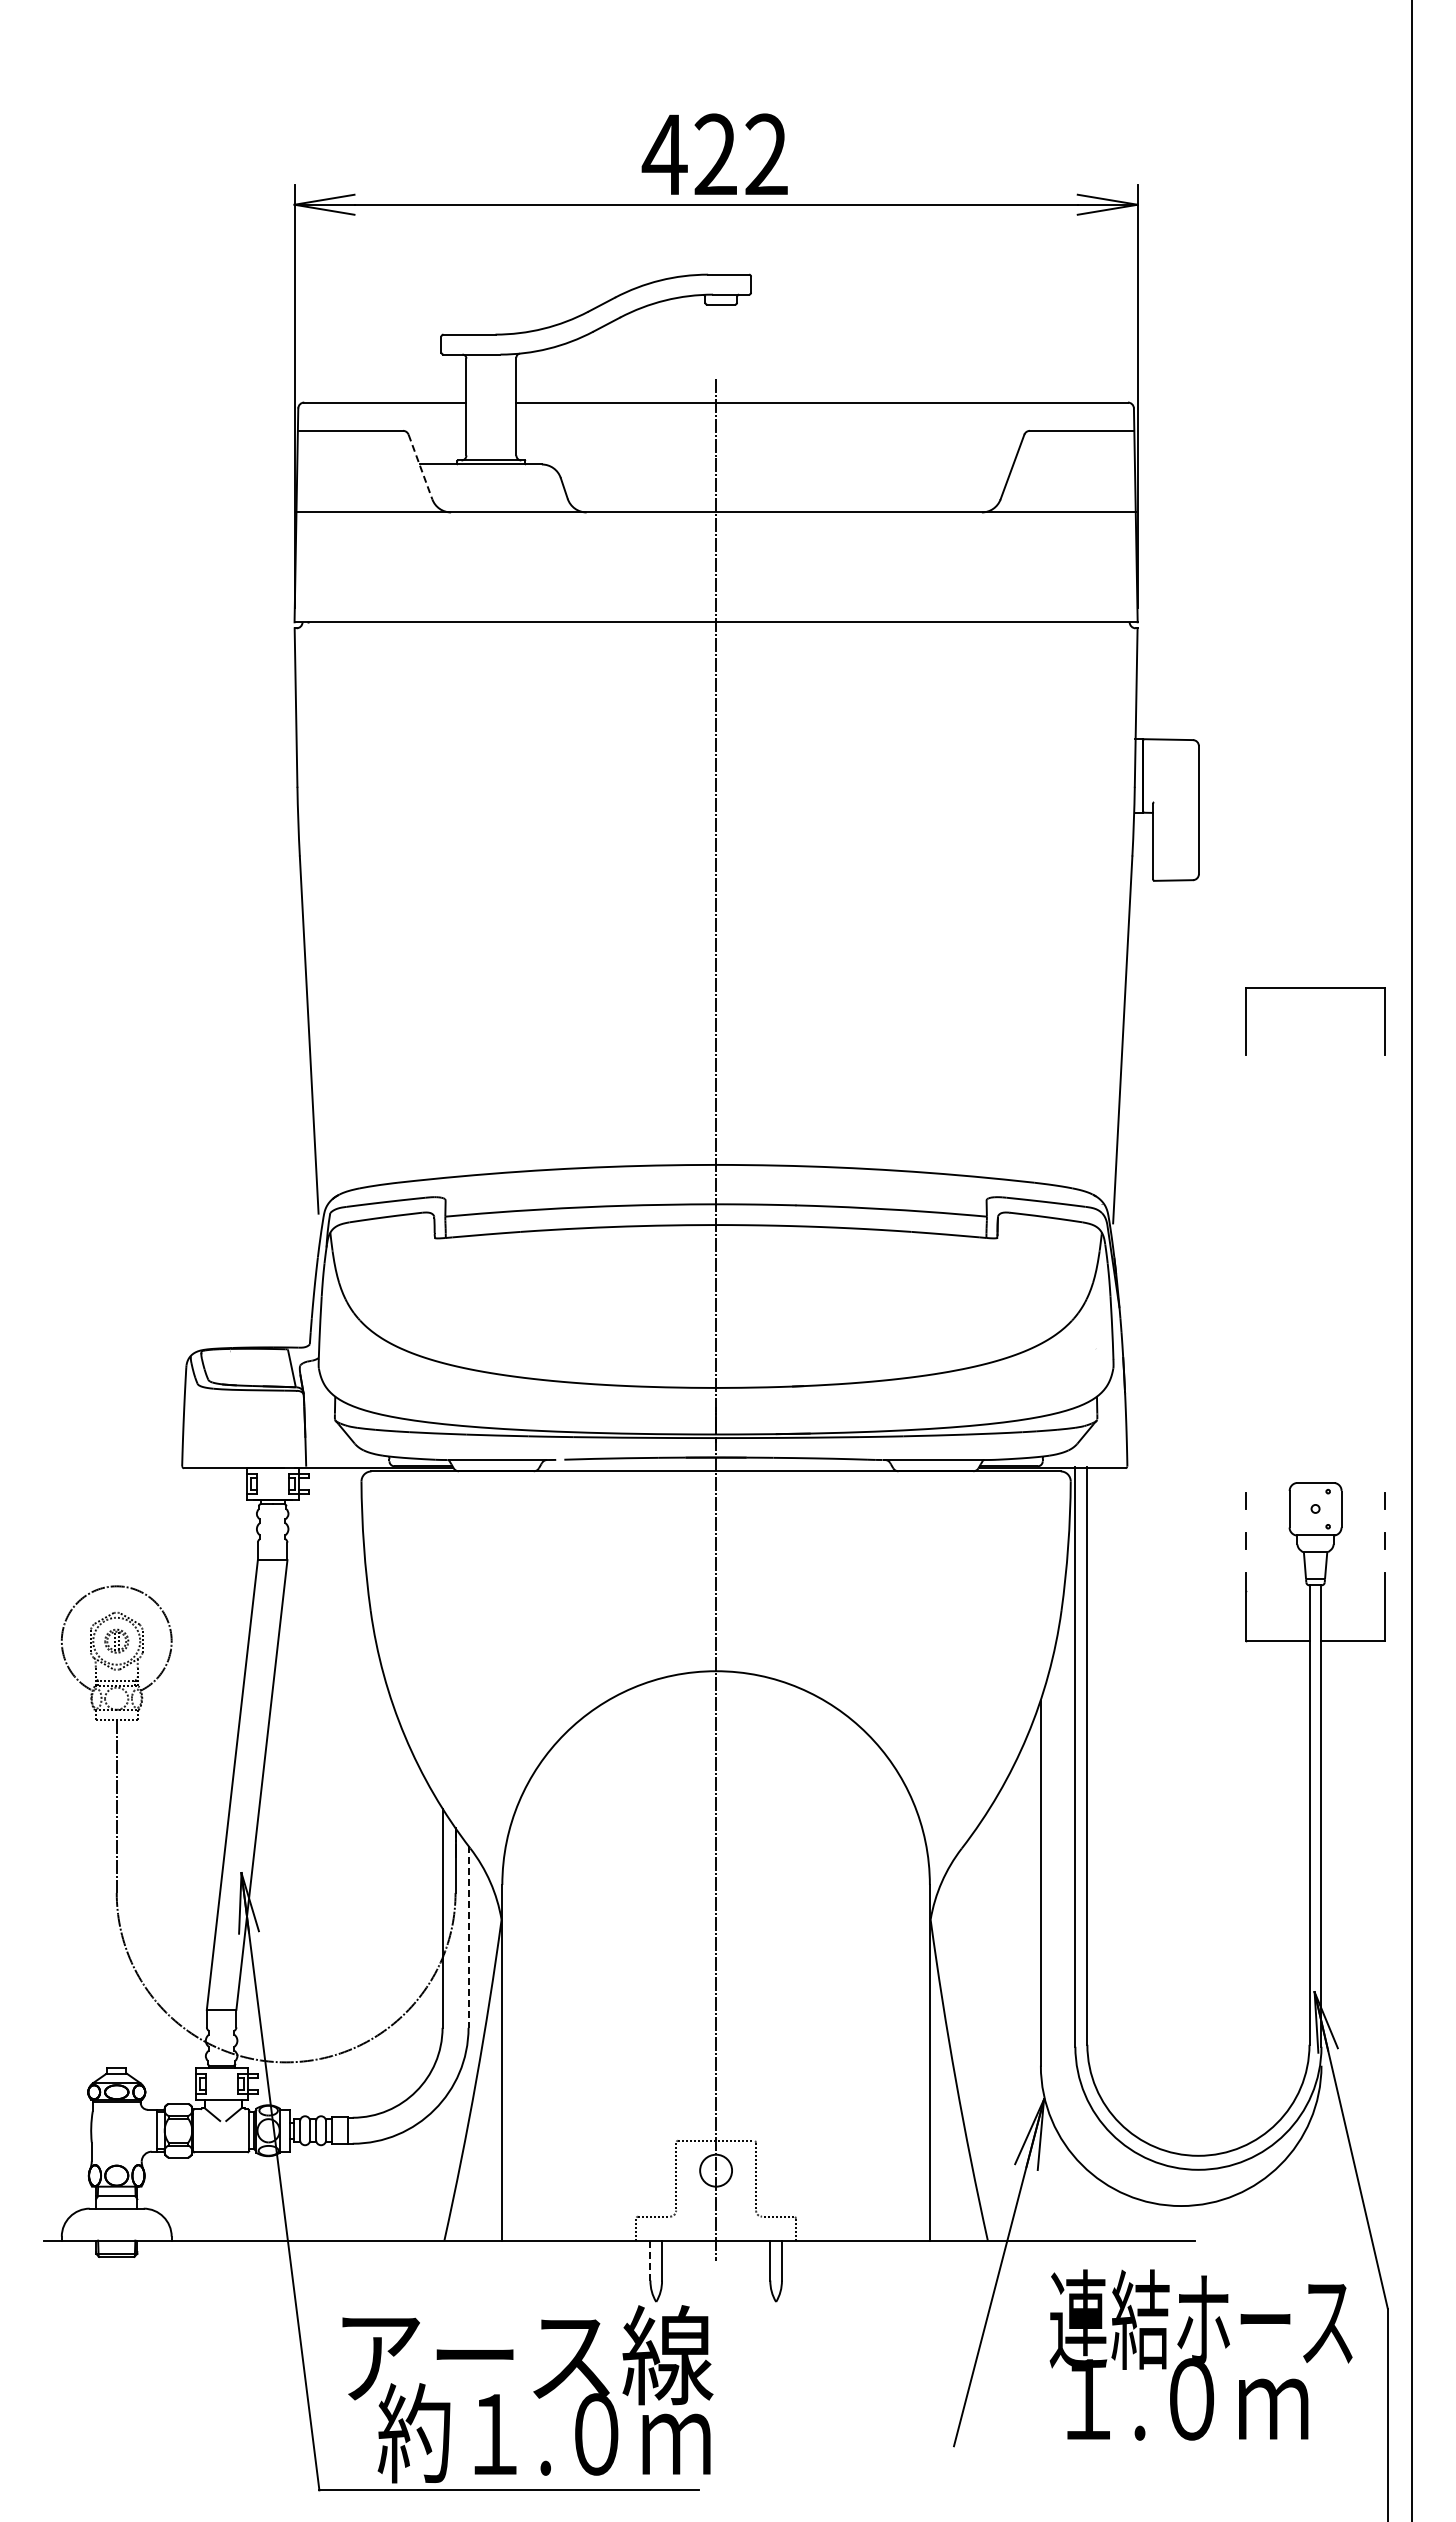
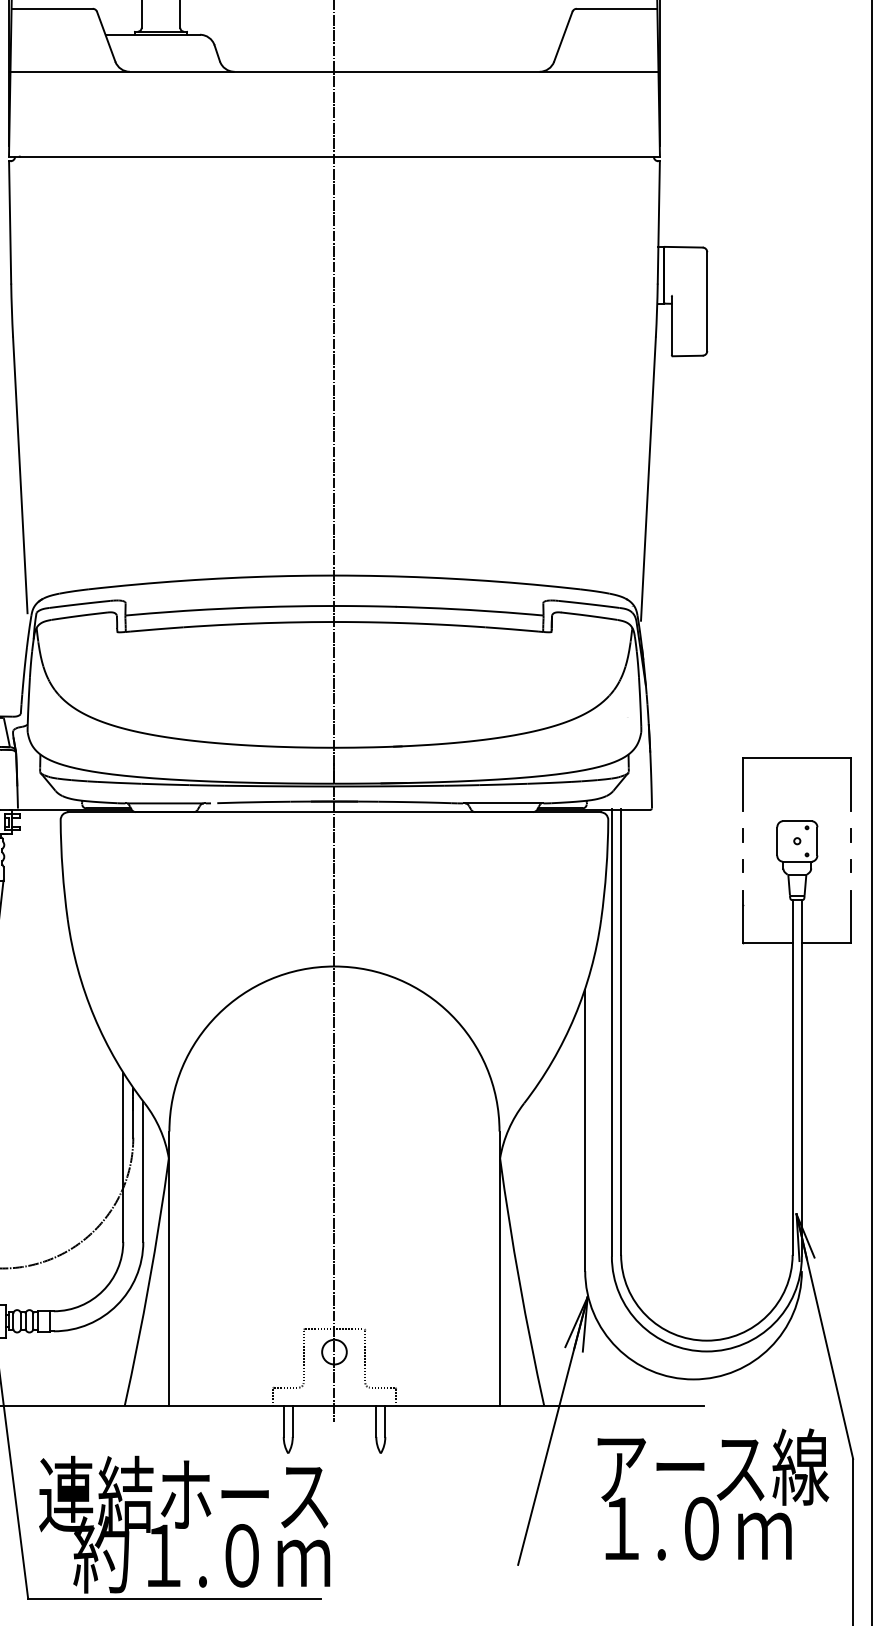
line: (420, 467) -> (106, 37), dashed -> solid
part: (1315, 988) -> (797, 759), moved
line: (468, 1936) -> (143, 1171), dashed -> solid
line: (650, 2260) -> (283, 1421), dashed -> solid
text: (1202, 2319) -> (710, 1467), 連結ホース -> アース線
text: (523, 2355) -> (185, 1494), アース線 -> 連結ホース

